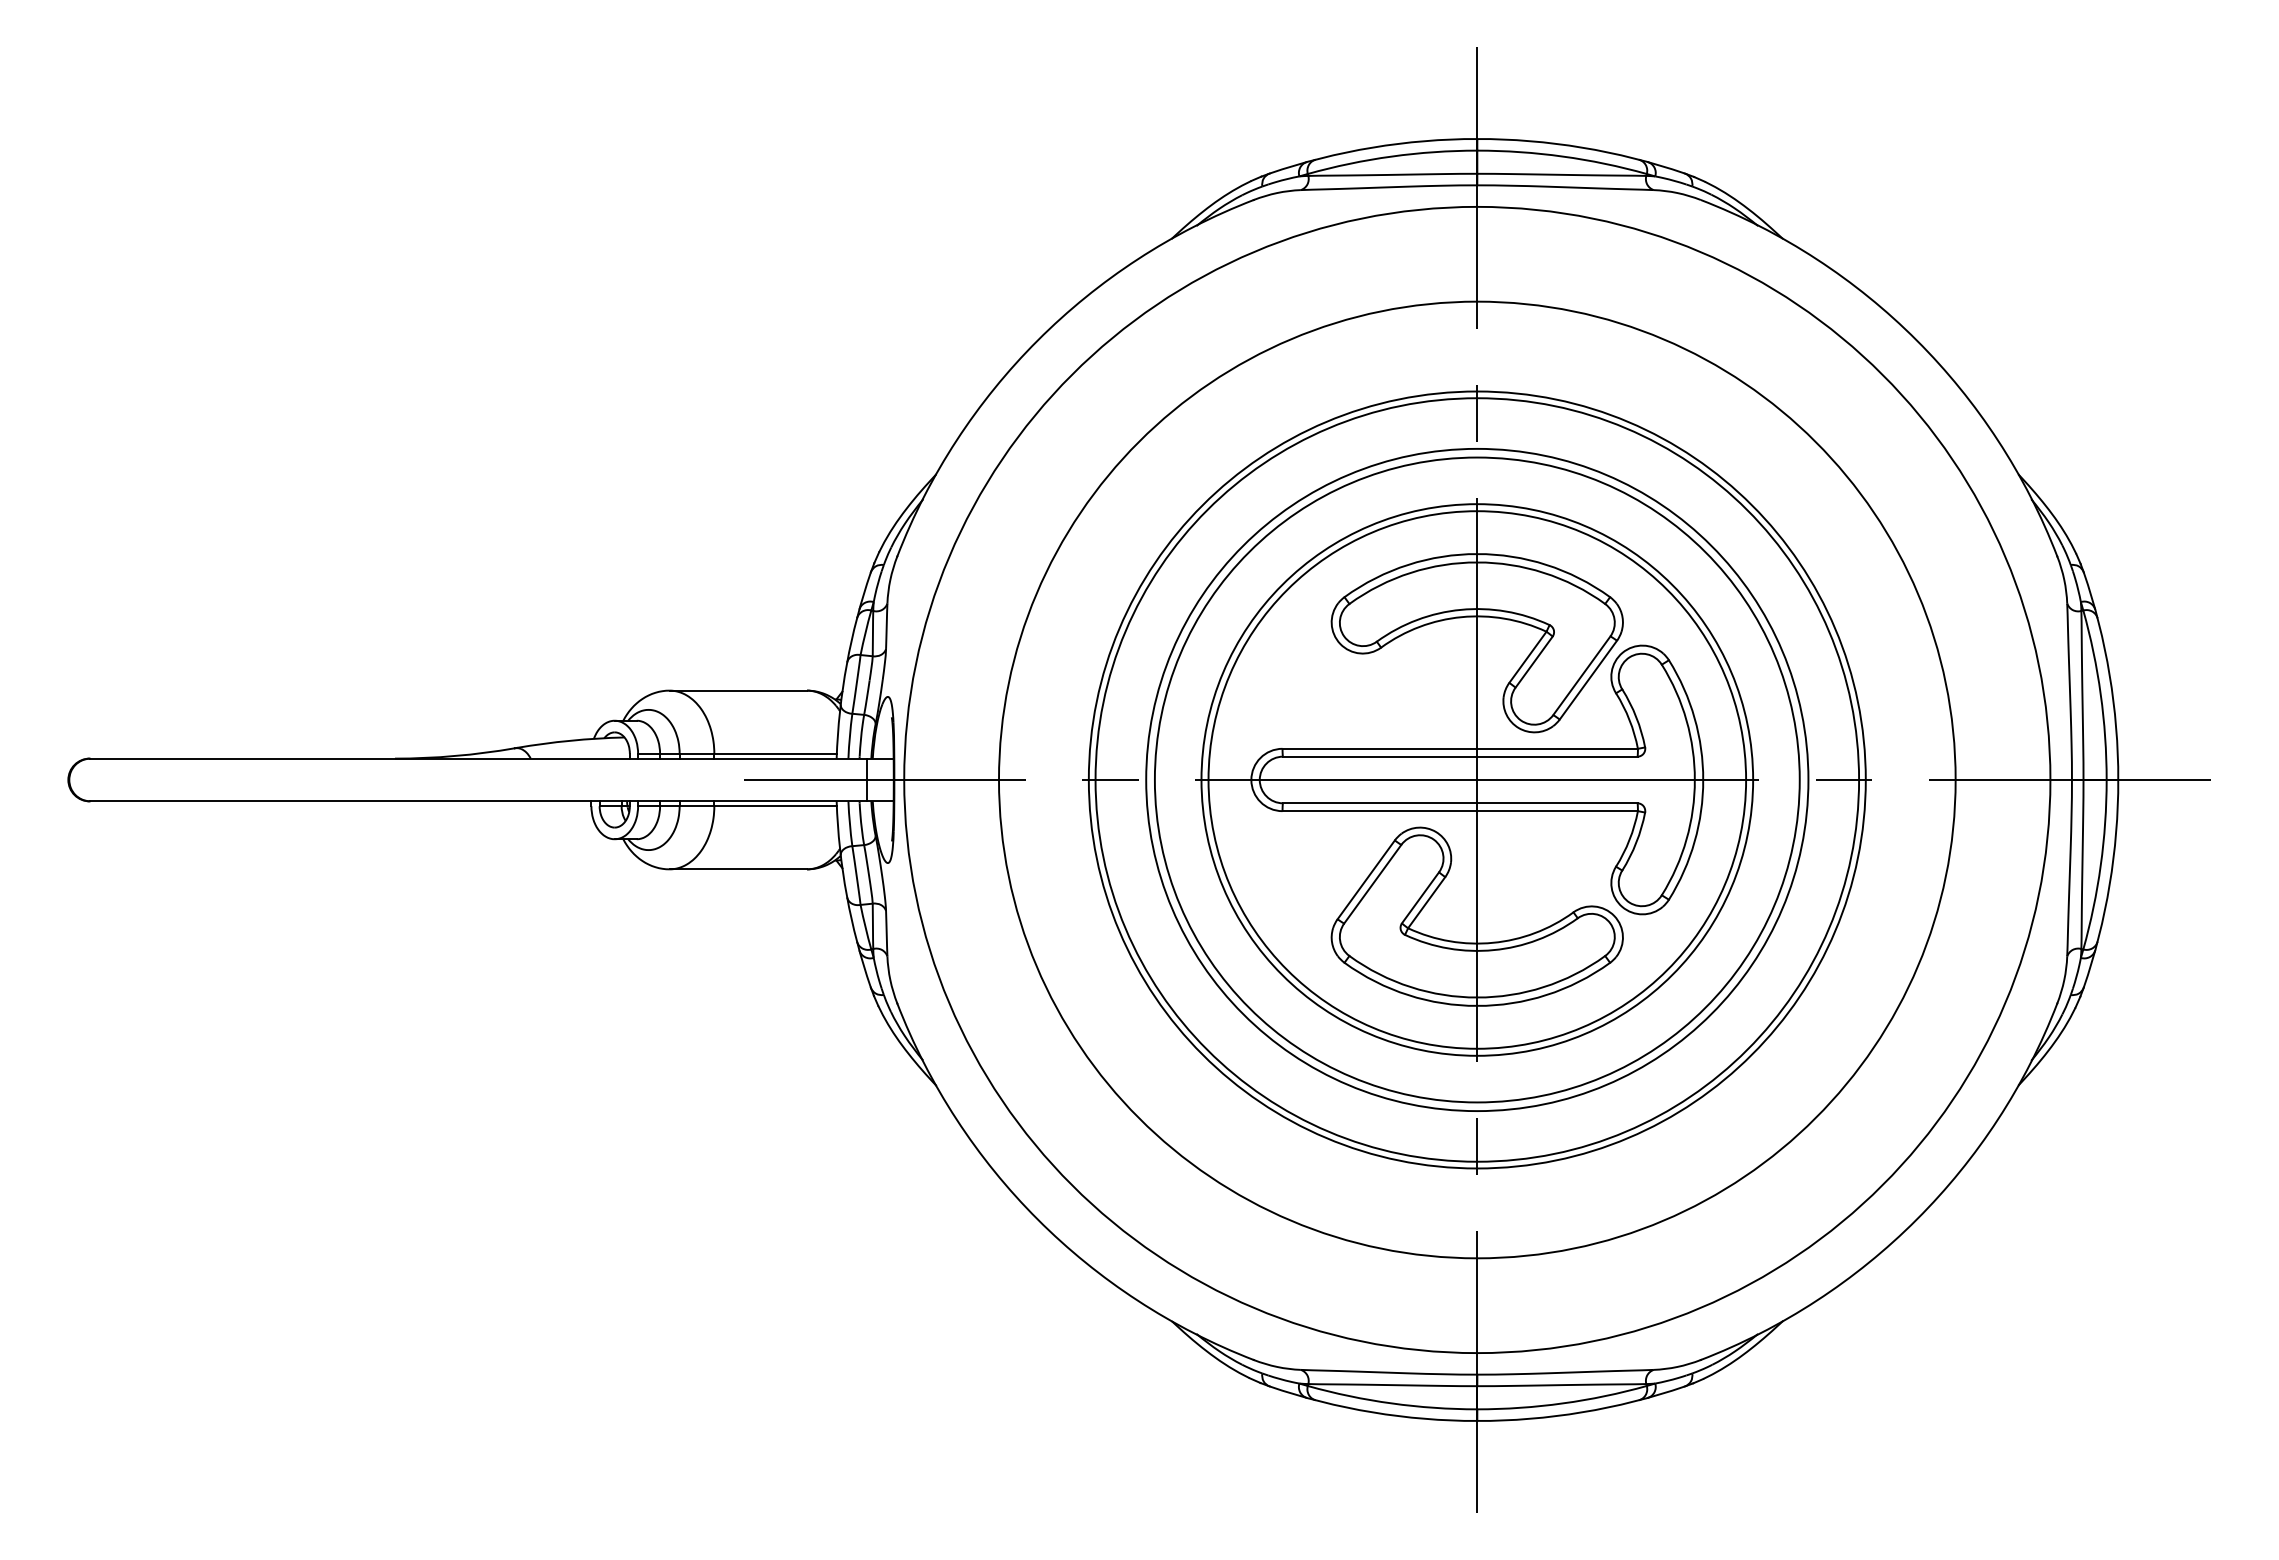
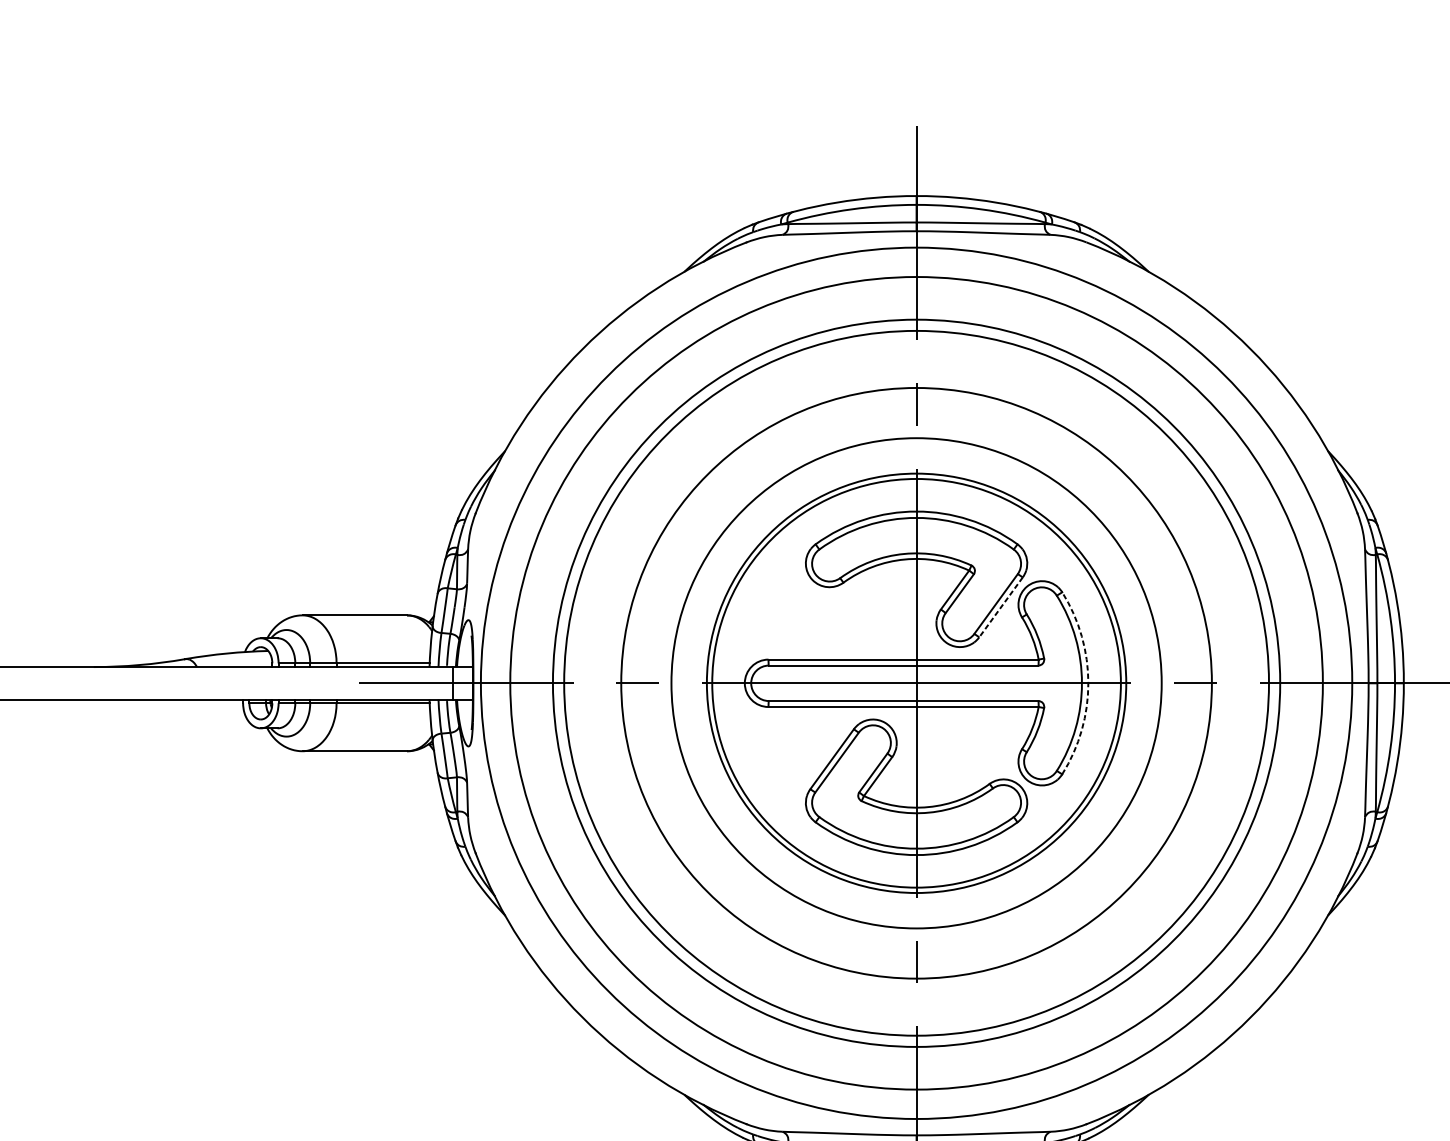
line: (1588, 680) -> (1001, 607), solid -> dashed
circle: (1477, 779) -> (916, 682), size x1.4
circle: (1477, 779) -> (916, 682), size x1.4
arc: (1703, 780) -> (1088, 683), solid -> dashed

